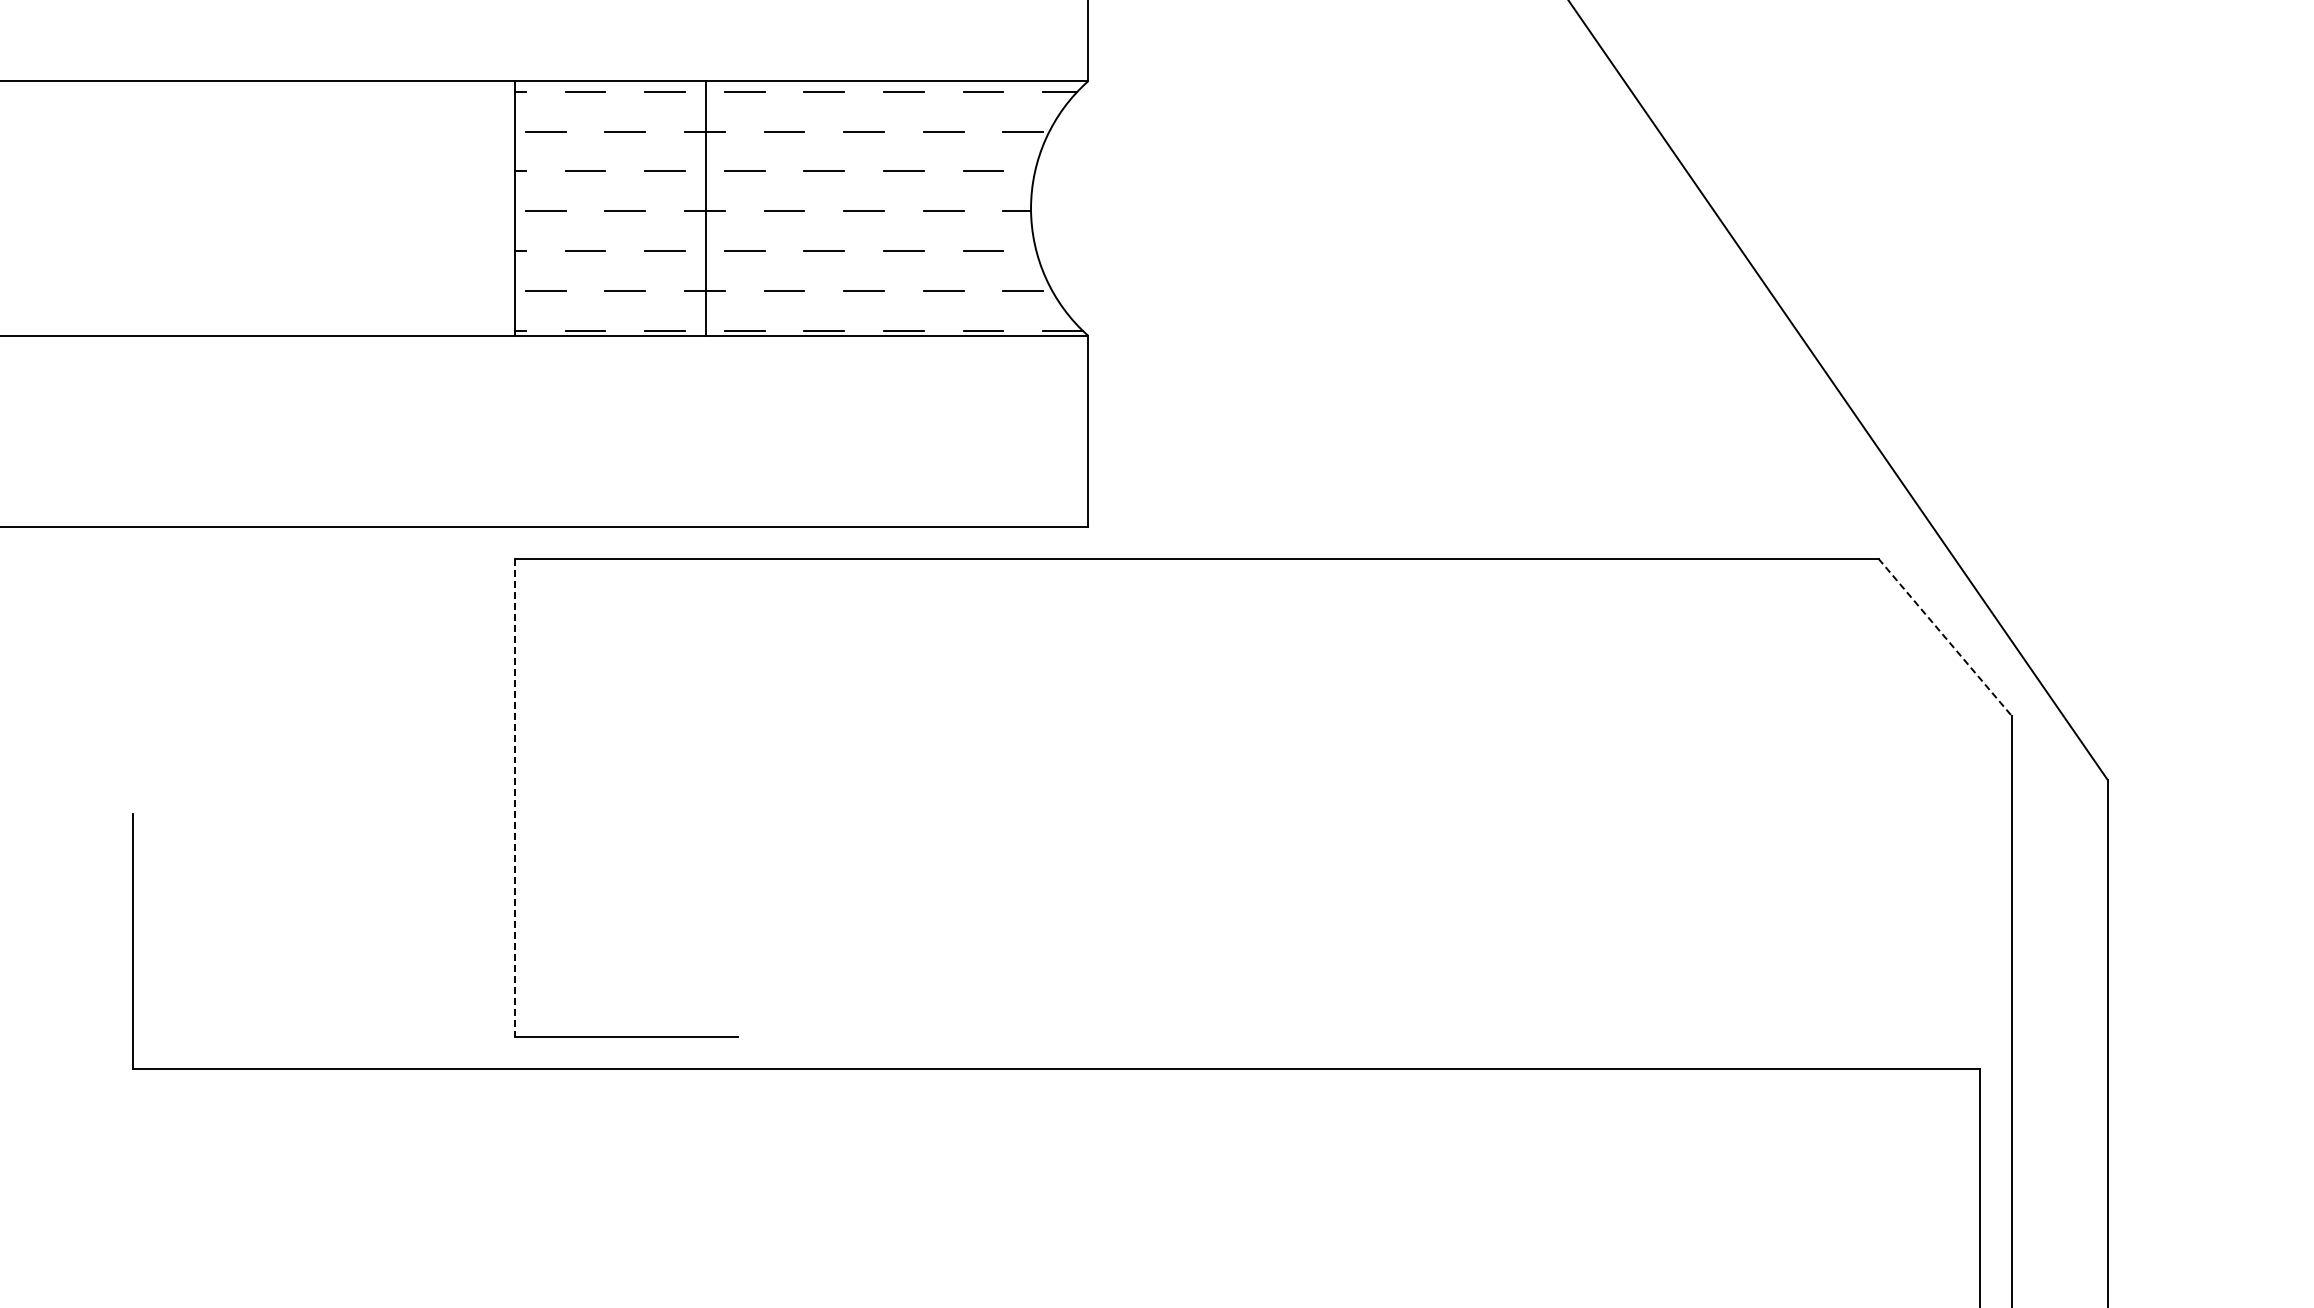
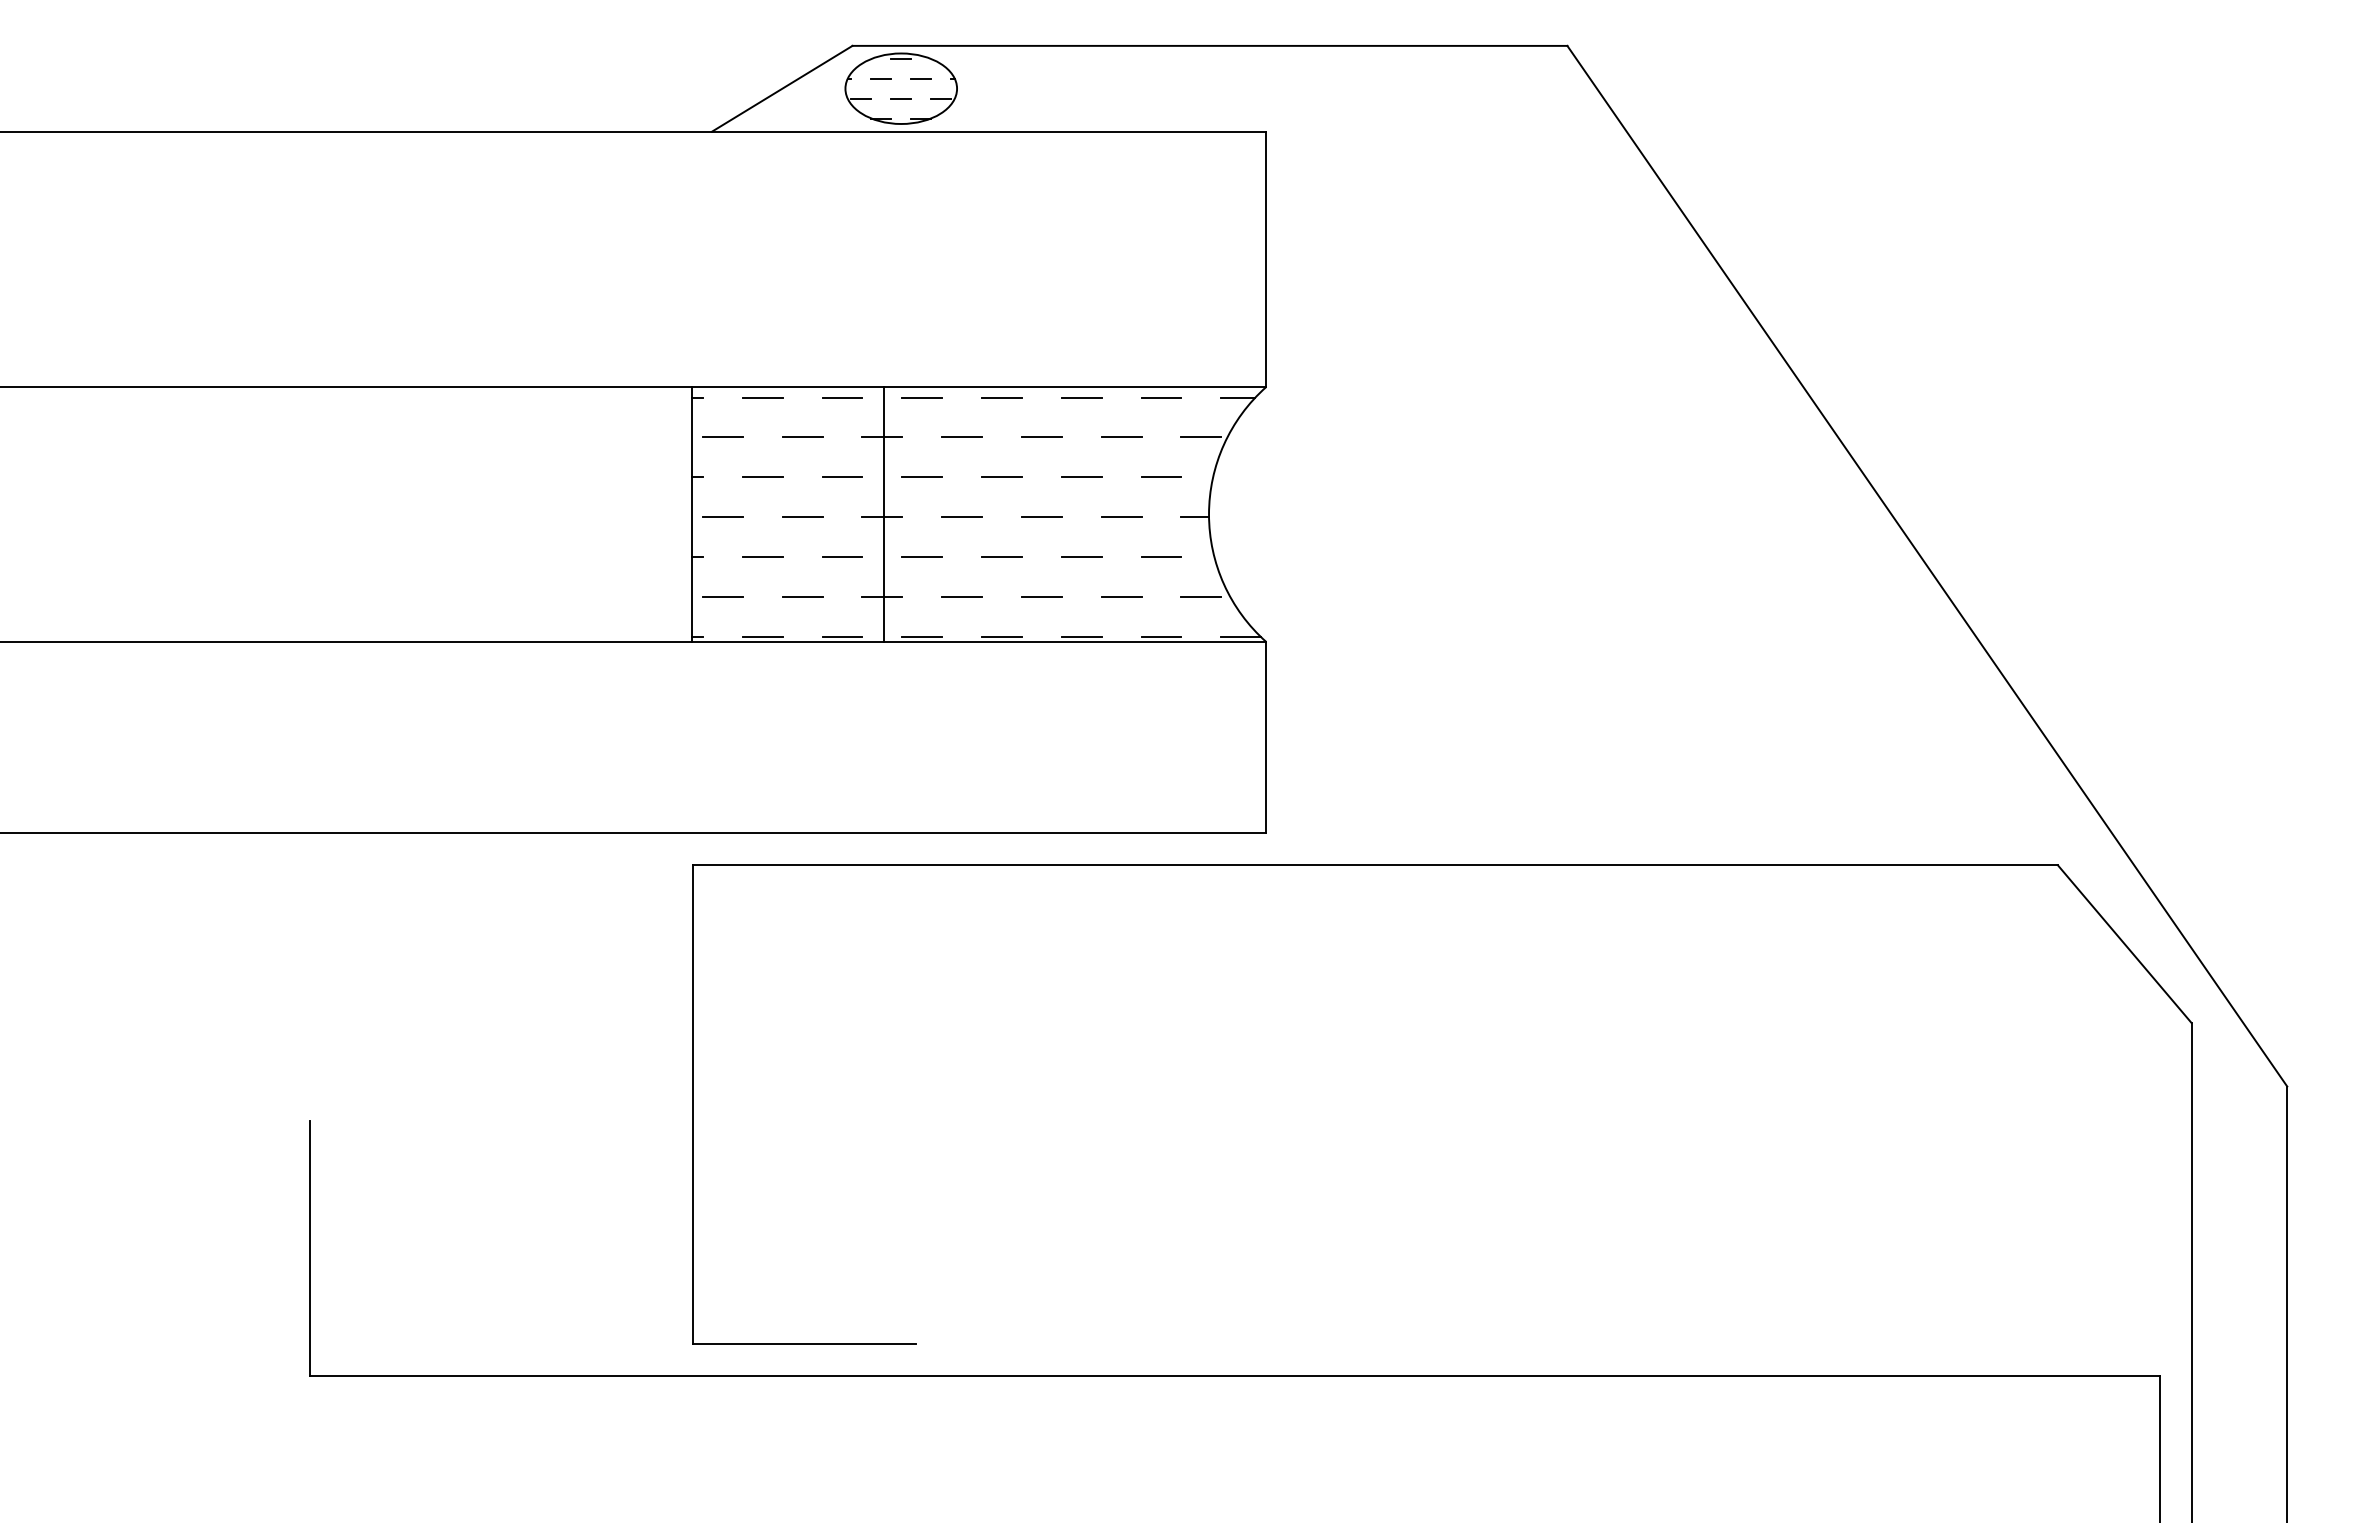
line: (1946, 637) -> (2125, 944), dashed -> solid
line: (515, 797) -> (692, 1104), dashed -> solid

